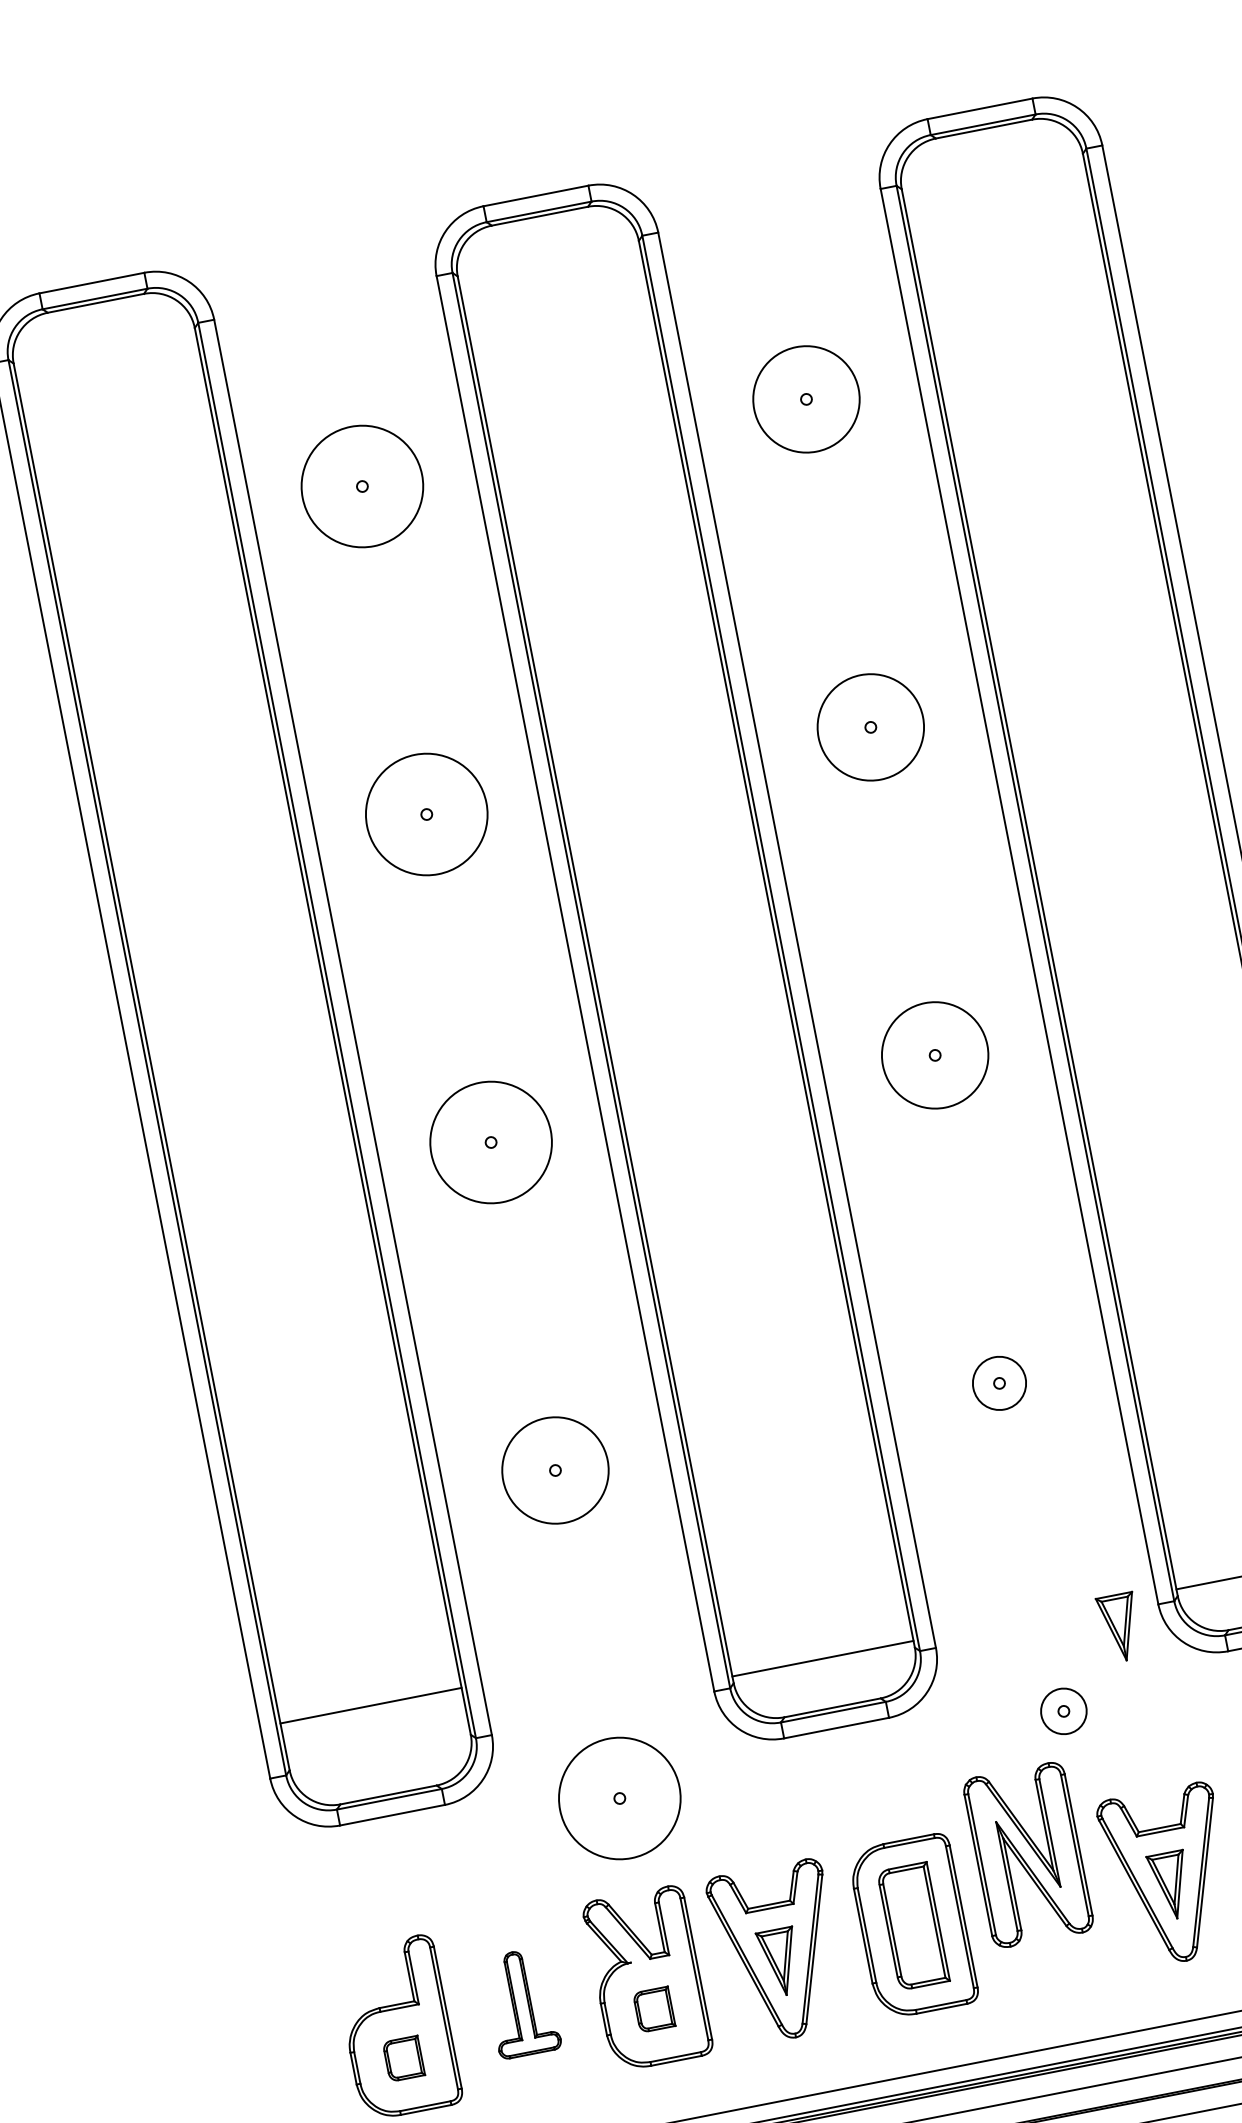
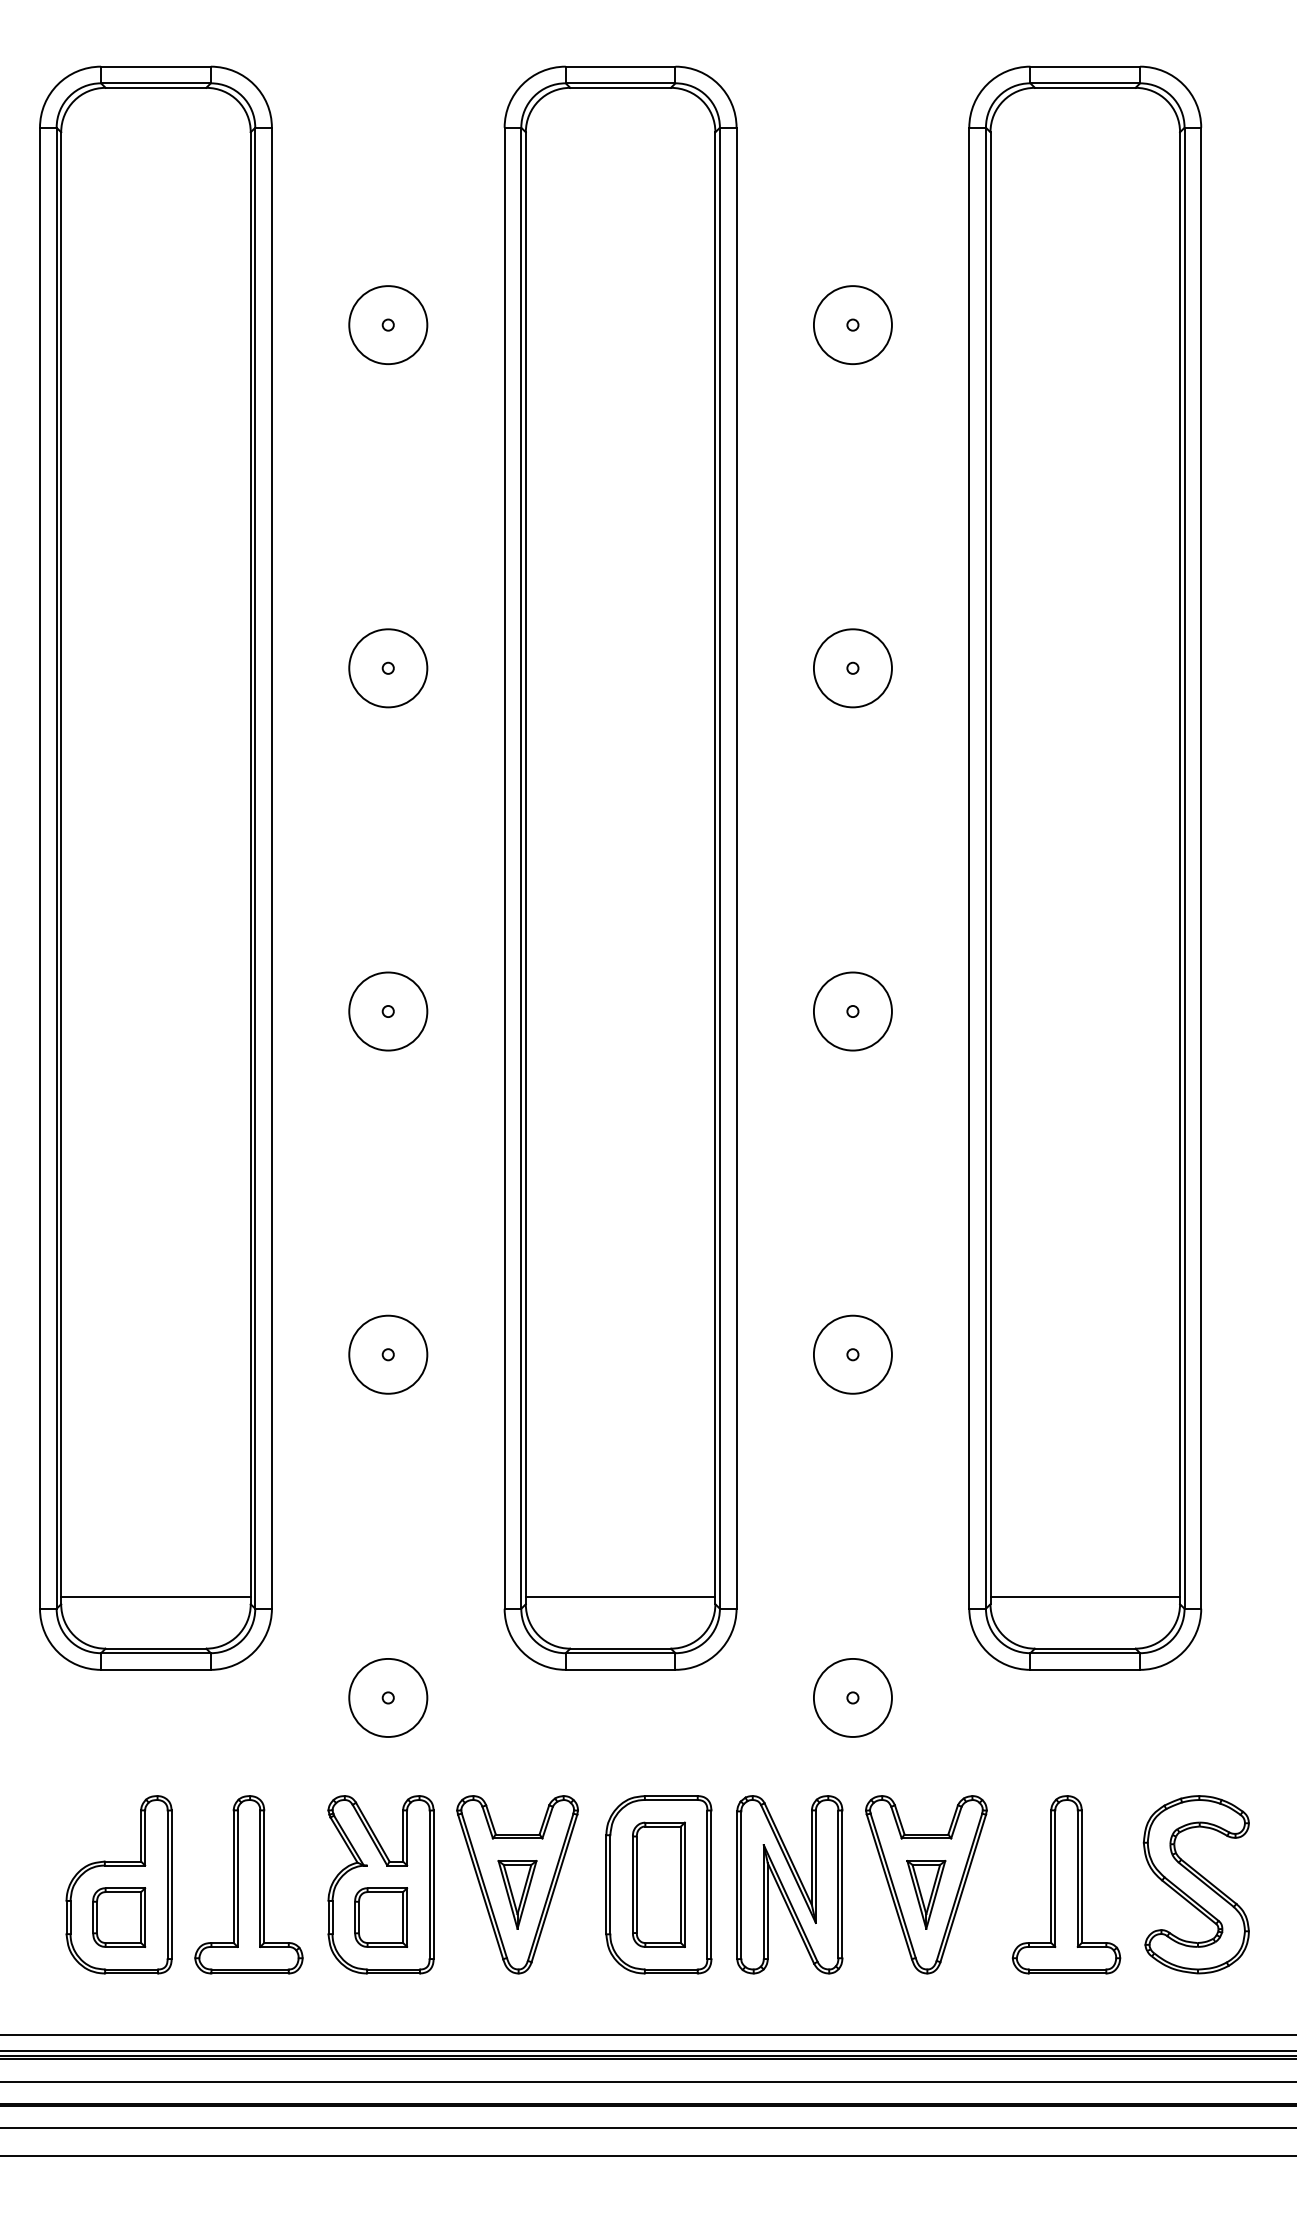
circle: (806, 399) -> (852, 325), size x0.71
circle: (362, 486) -> (388, 325), size x0.62
circle: (870, 727) -> (852, 668), size x0.71
circle: (427, 814) -> (388, 668), size x0.62
circle: (934, 1055) -> (852, 1011), size x0.71
circle: (491, 1142) -> (388, 1011), size x0.62
circle: (999, 1383) -> (852, 1354), size x1.43
circle: (555, 1470) -> (388, 1354), size x0.71
part: (1120, 1627) -> (926, 1624), removed
line: (370, 1706) -> (155, 1597), moved
circle: (1063, 1711) -> (852, 1697), size x1.67
circle: (619, 1798) -> (388, 1697), size x0.62
part: (1028, 1854) -> (789, 1884), moved
part: (521, 2003) -> (248, 1884), size x1.67
part: (654, 2009) -> (381, 1917), size x1.43
part: (404, 2058) -> (119, 1917), size x1.43

